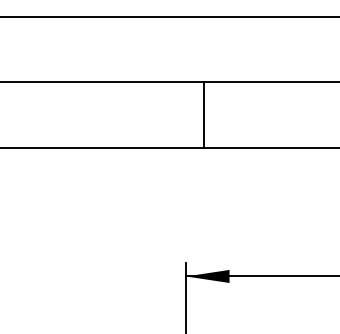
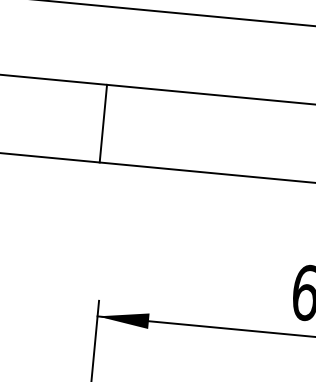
line: (203, 114) -> (102, 123), moved

